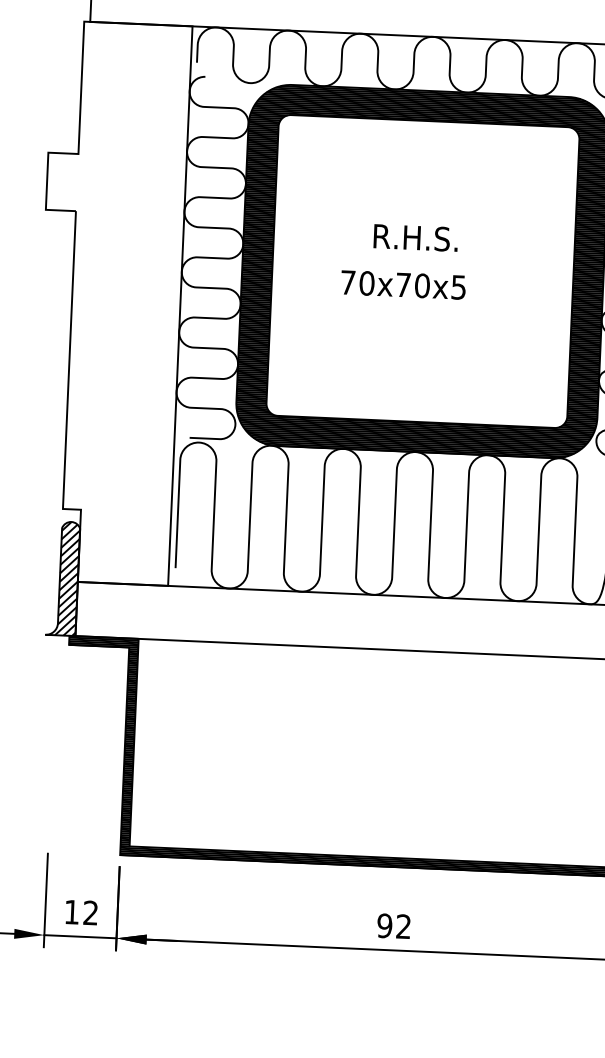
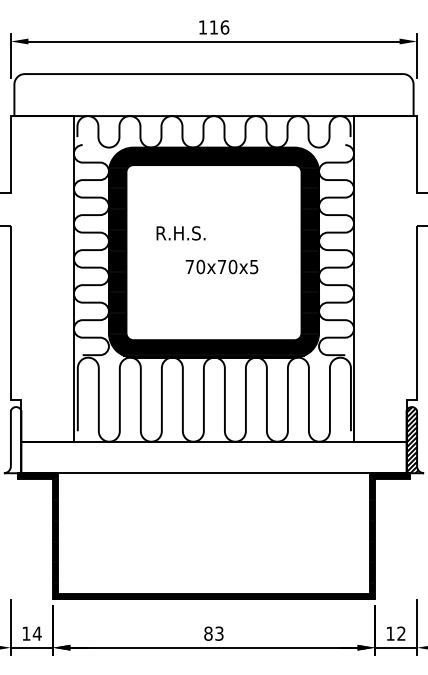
text: (414, 238) -> (180, 233), moved
text: (402, 284) -> (221, 266), moved
hatch: (62, 579) -> (12, 440), removed
text: (89, 912) -> (36, 633), 12 -> 14
text: (393, 925) -> (213, 633), 92 -> 83

